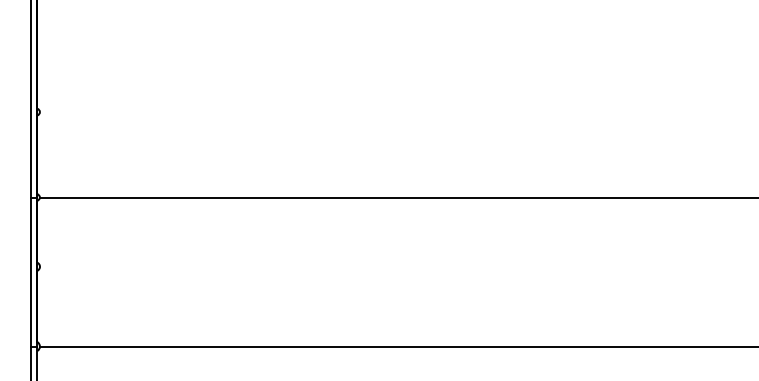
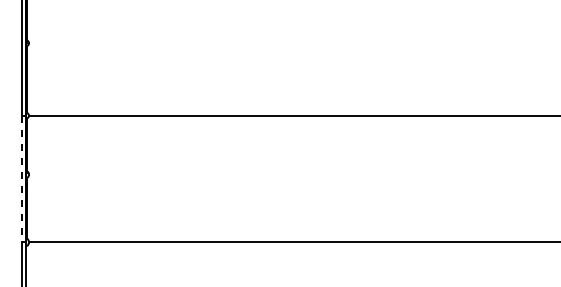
line: (31, 272) -> (21, 179), solid -> dashed

